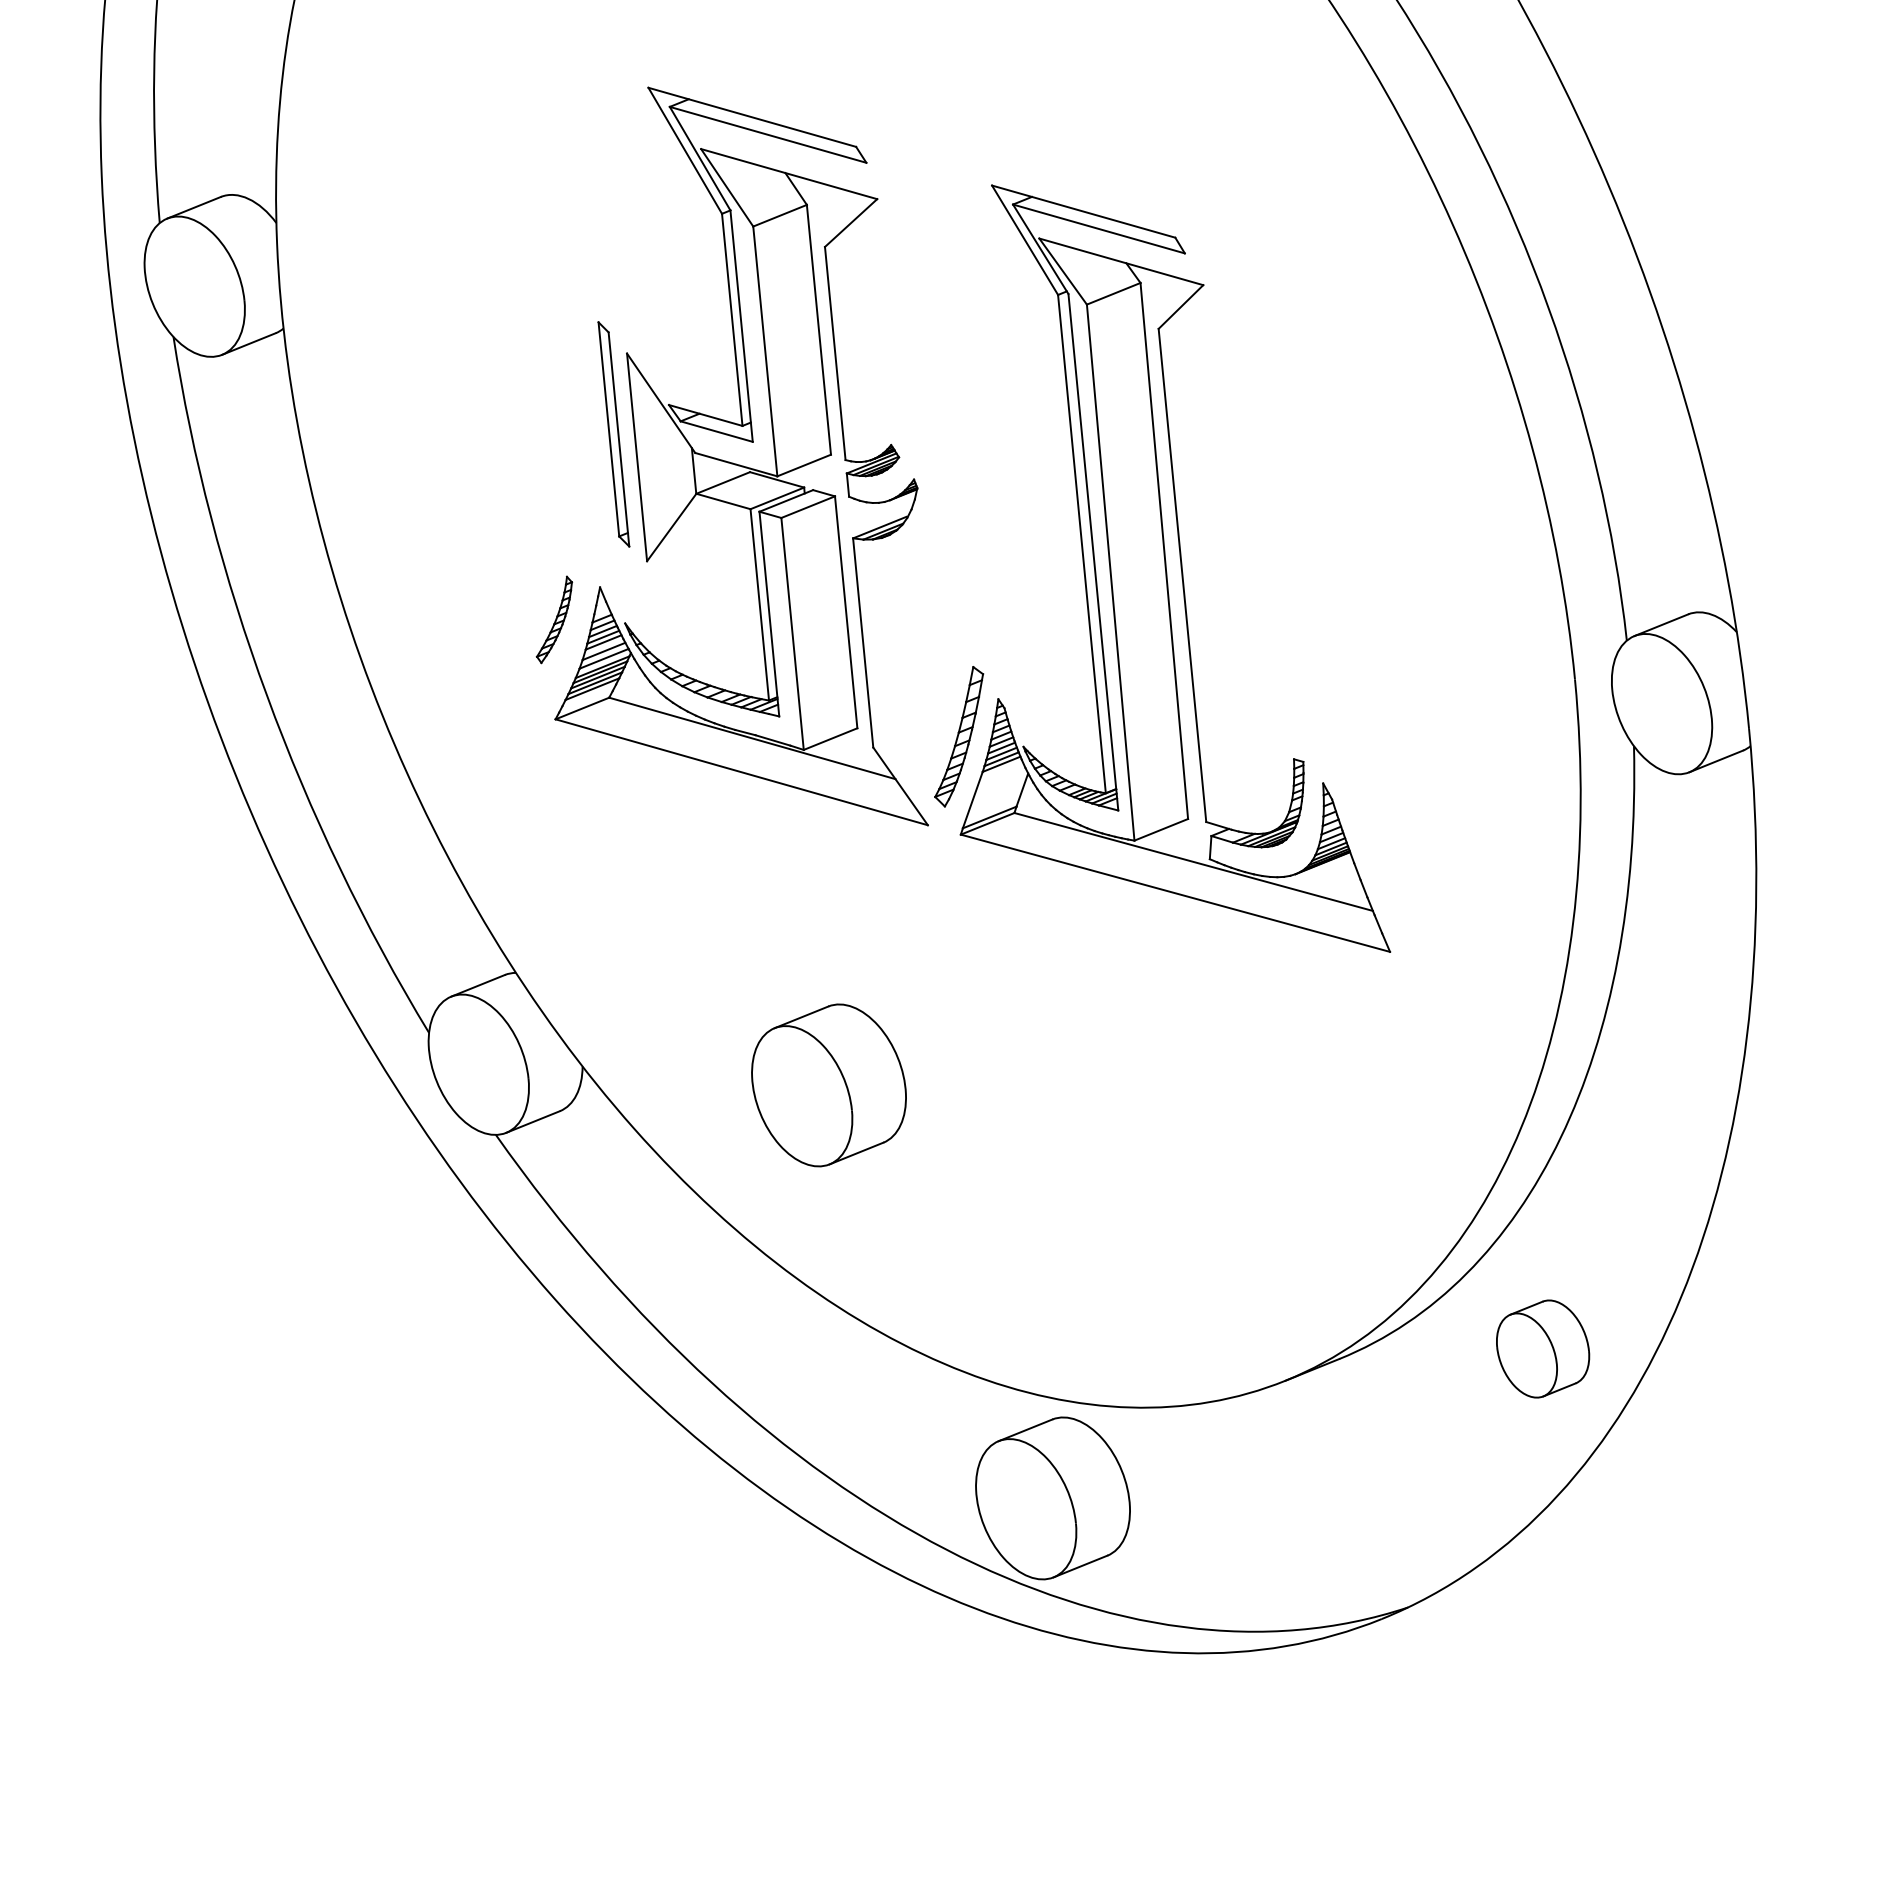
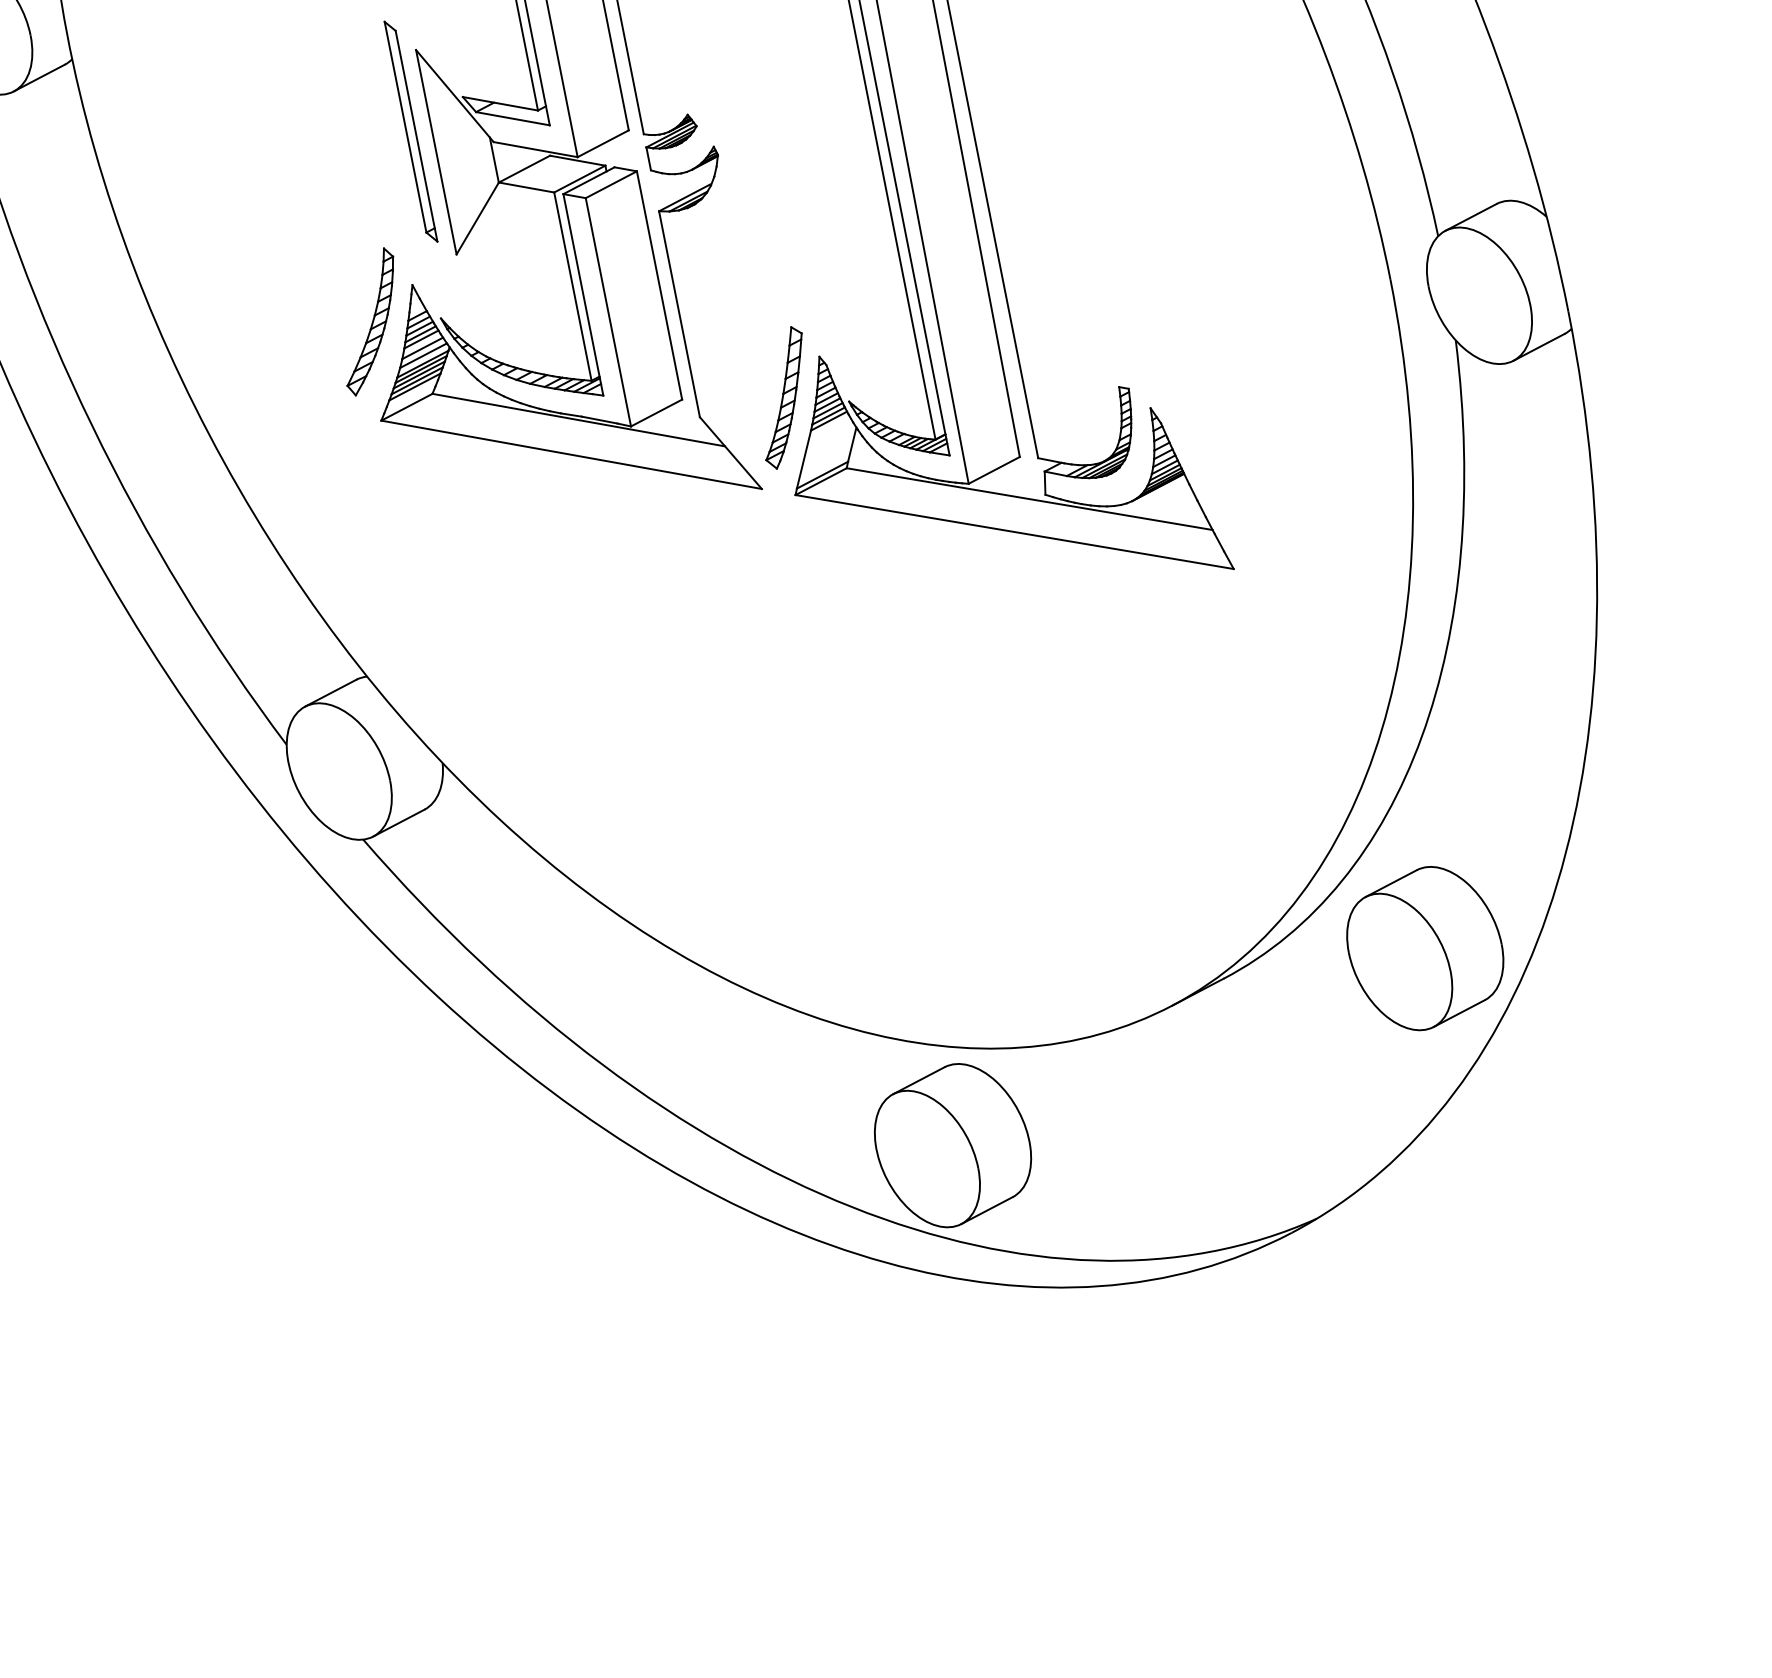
part: (554, 619) -> (370, 321), size x1.67
part: (828, 1085) -> (688, 757), removed
part: (1542, 1348) -> (1424, 948), size x1.67

